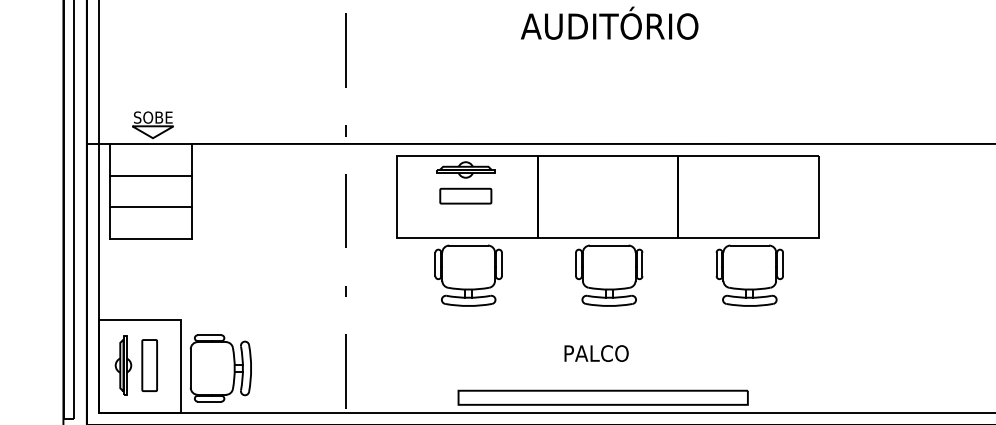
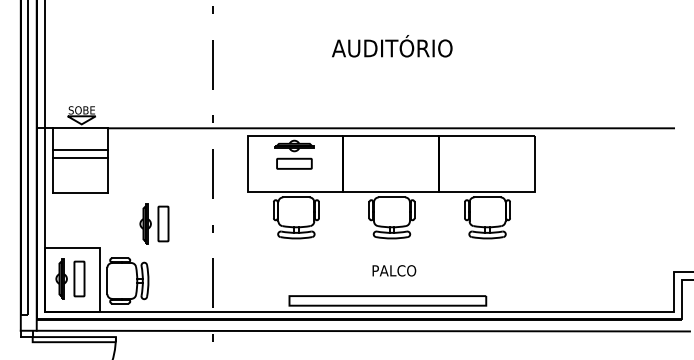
line: (151, 207) -> (80, 158), moved
part: (260, 283) -> (154, 223), added
text: (596, 353) -> (394, 270), moved

